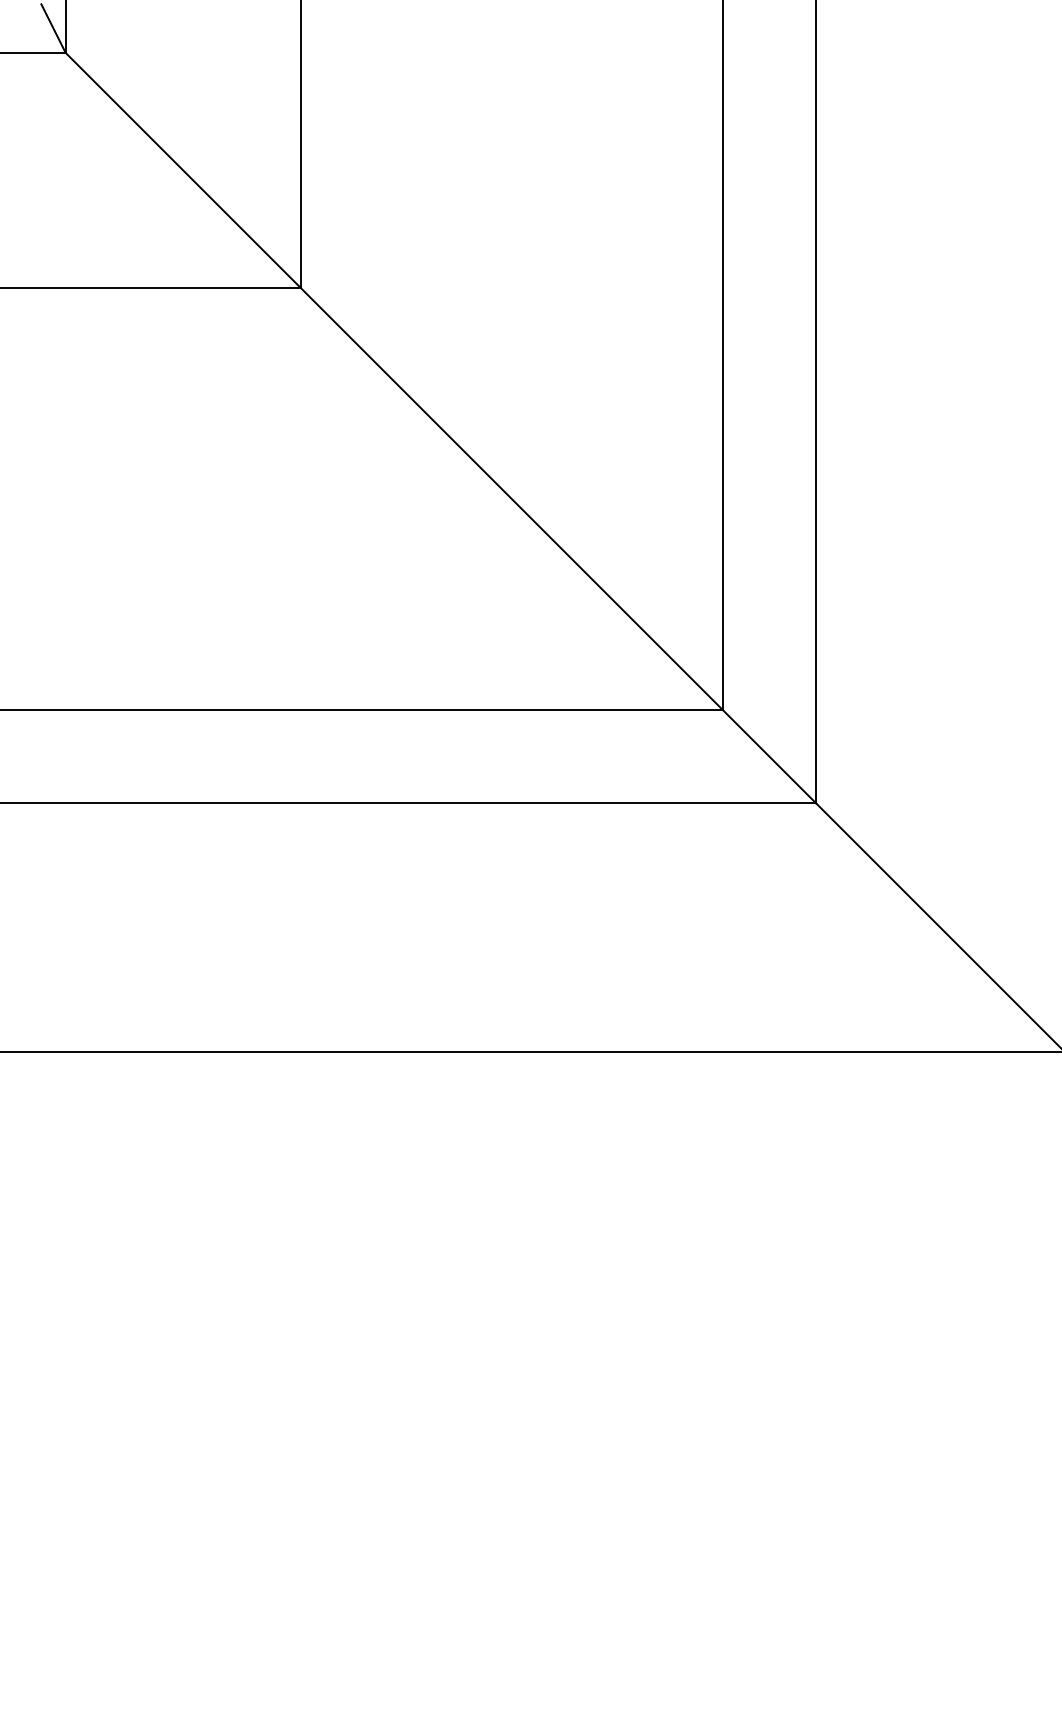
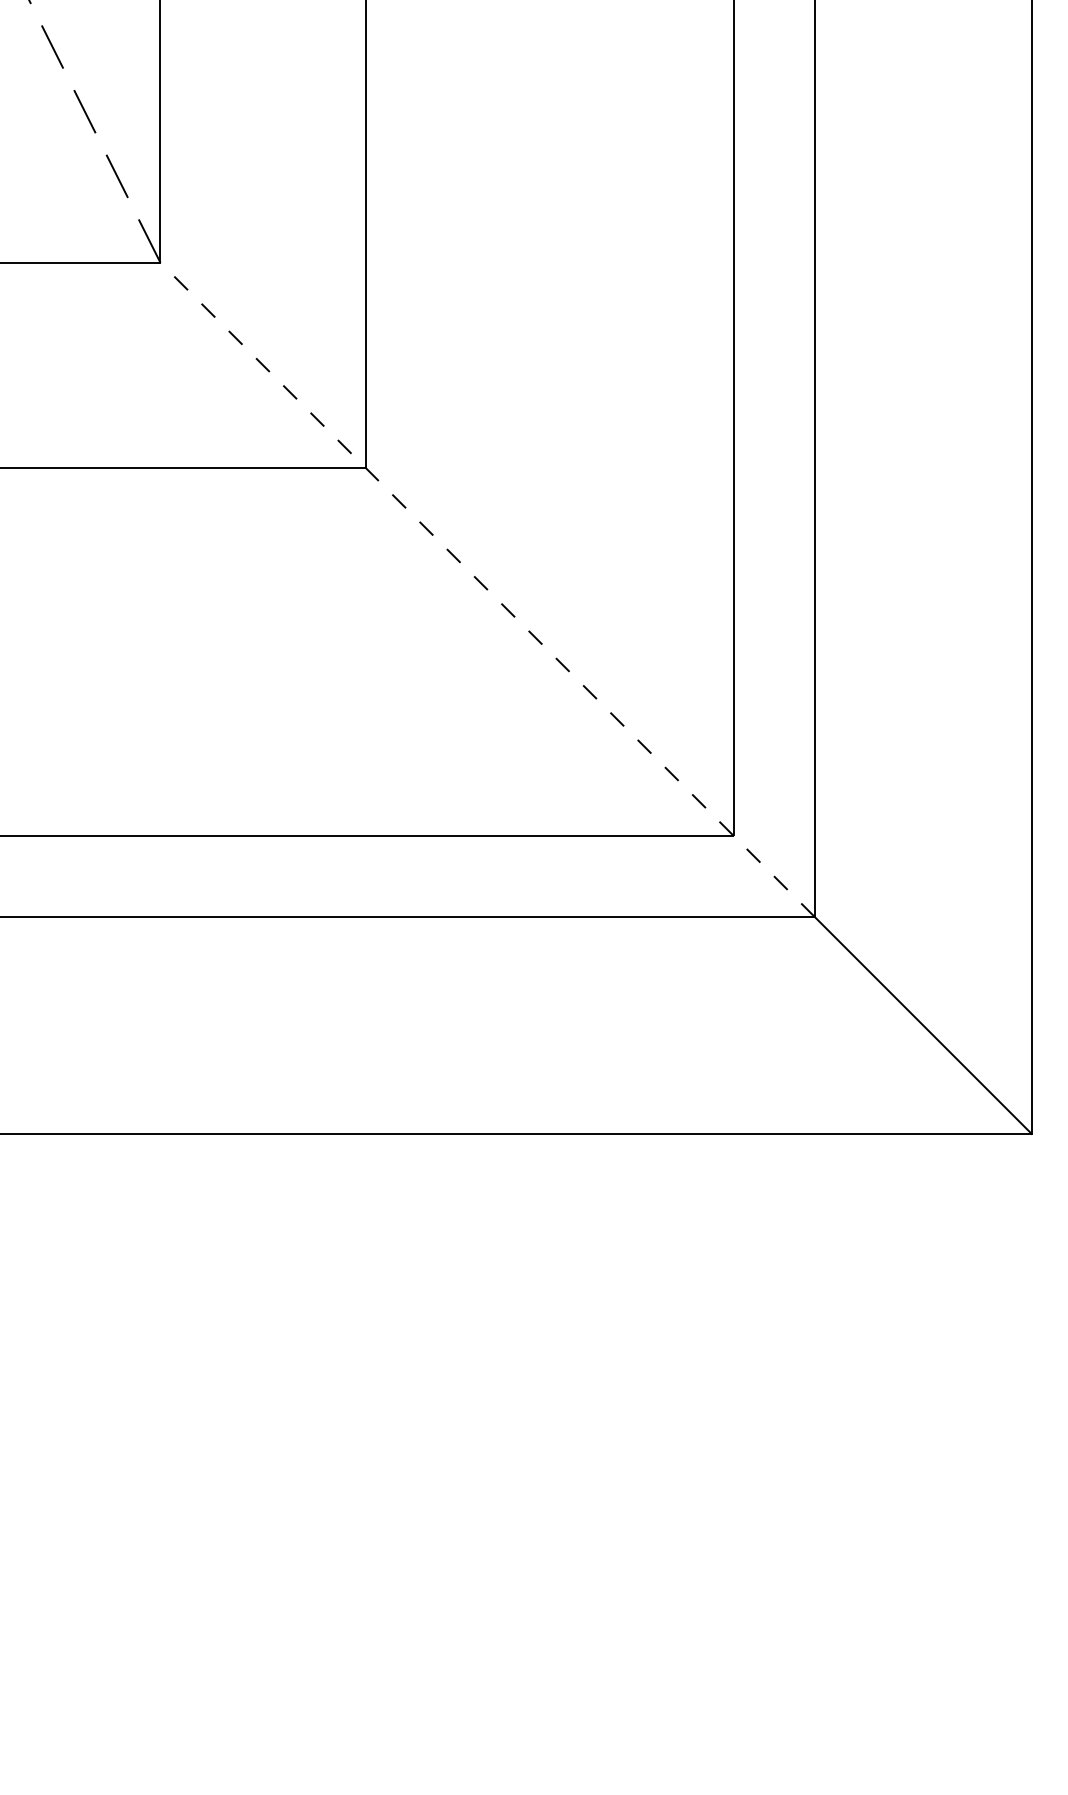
line: (440, 427) -> (487, 589), solid -> dashed

